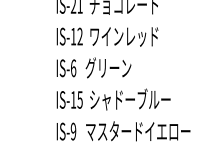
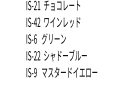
text: (71, 35) -> (34, 21), IS-12 -> IS-42
text: (77, 99) -> (37, 55), IS-15 -> IS-22

